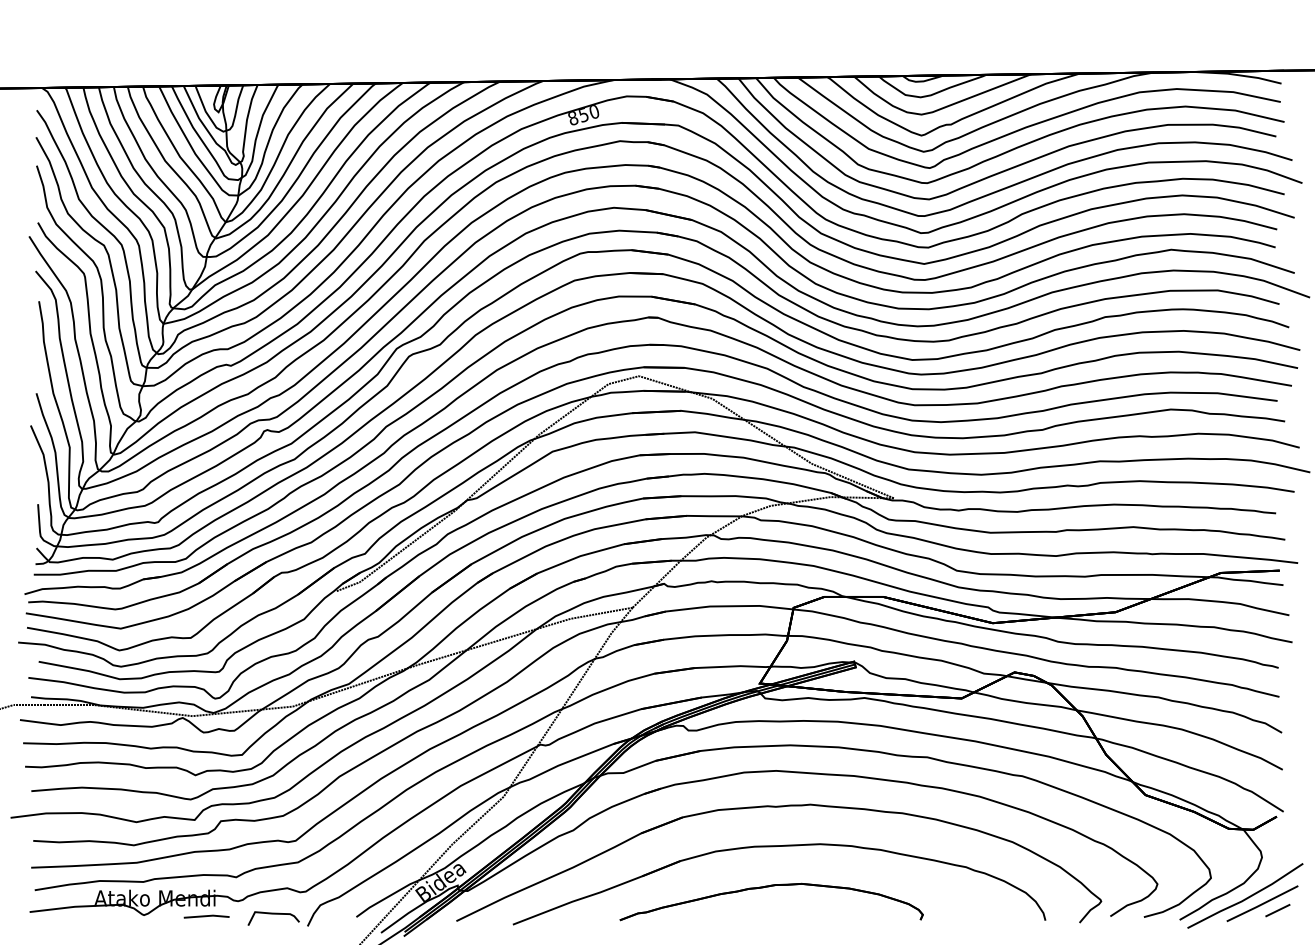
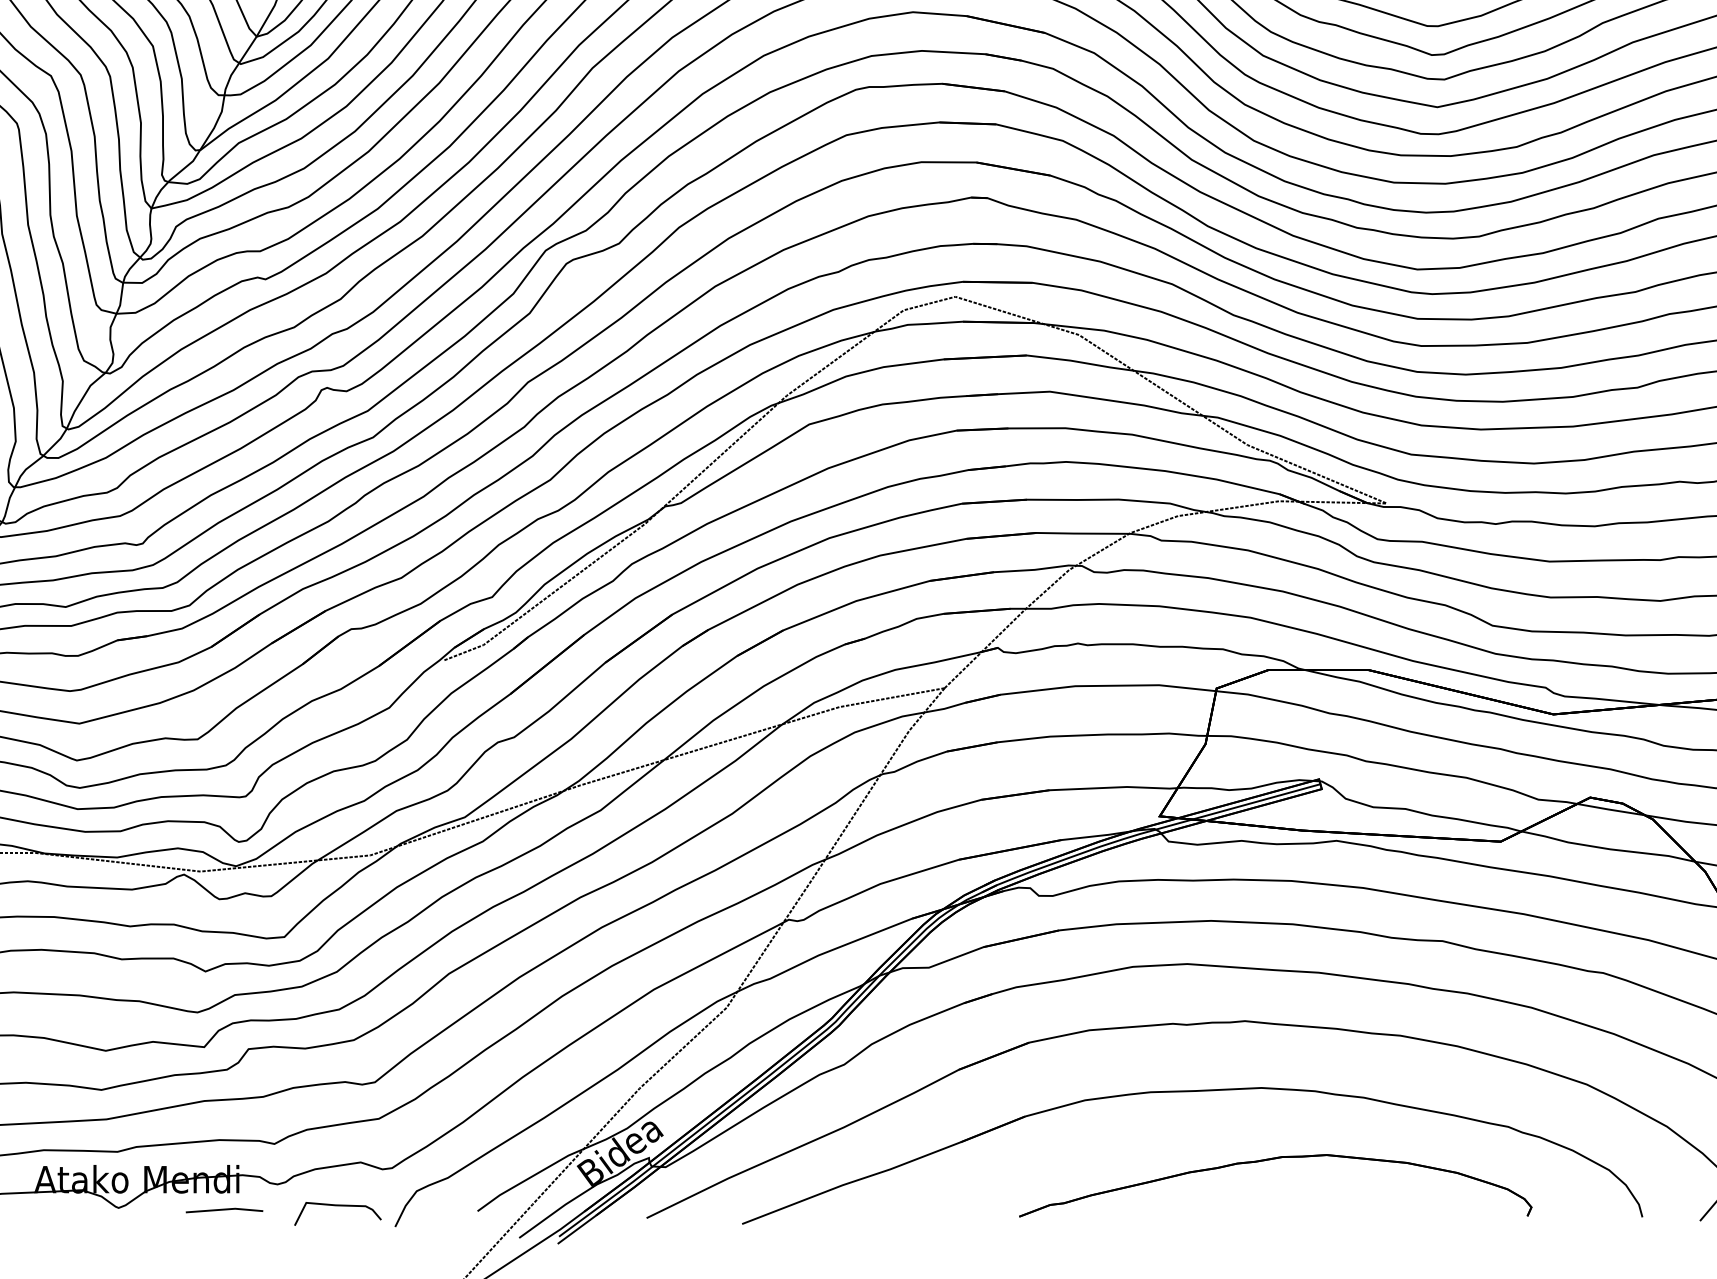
part: (769, 887) -> (1272, 1161), moved

